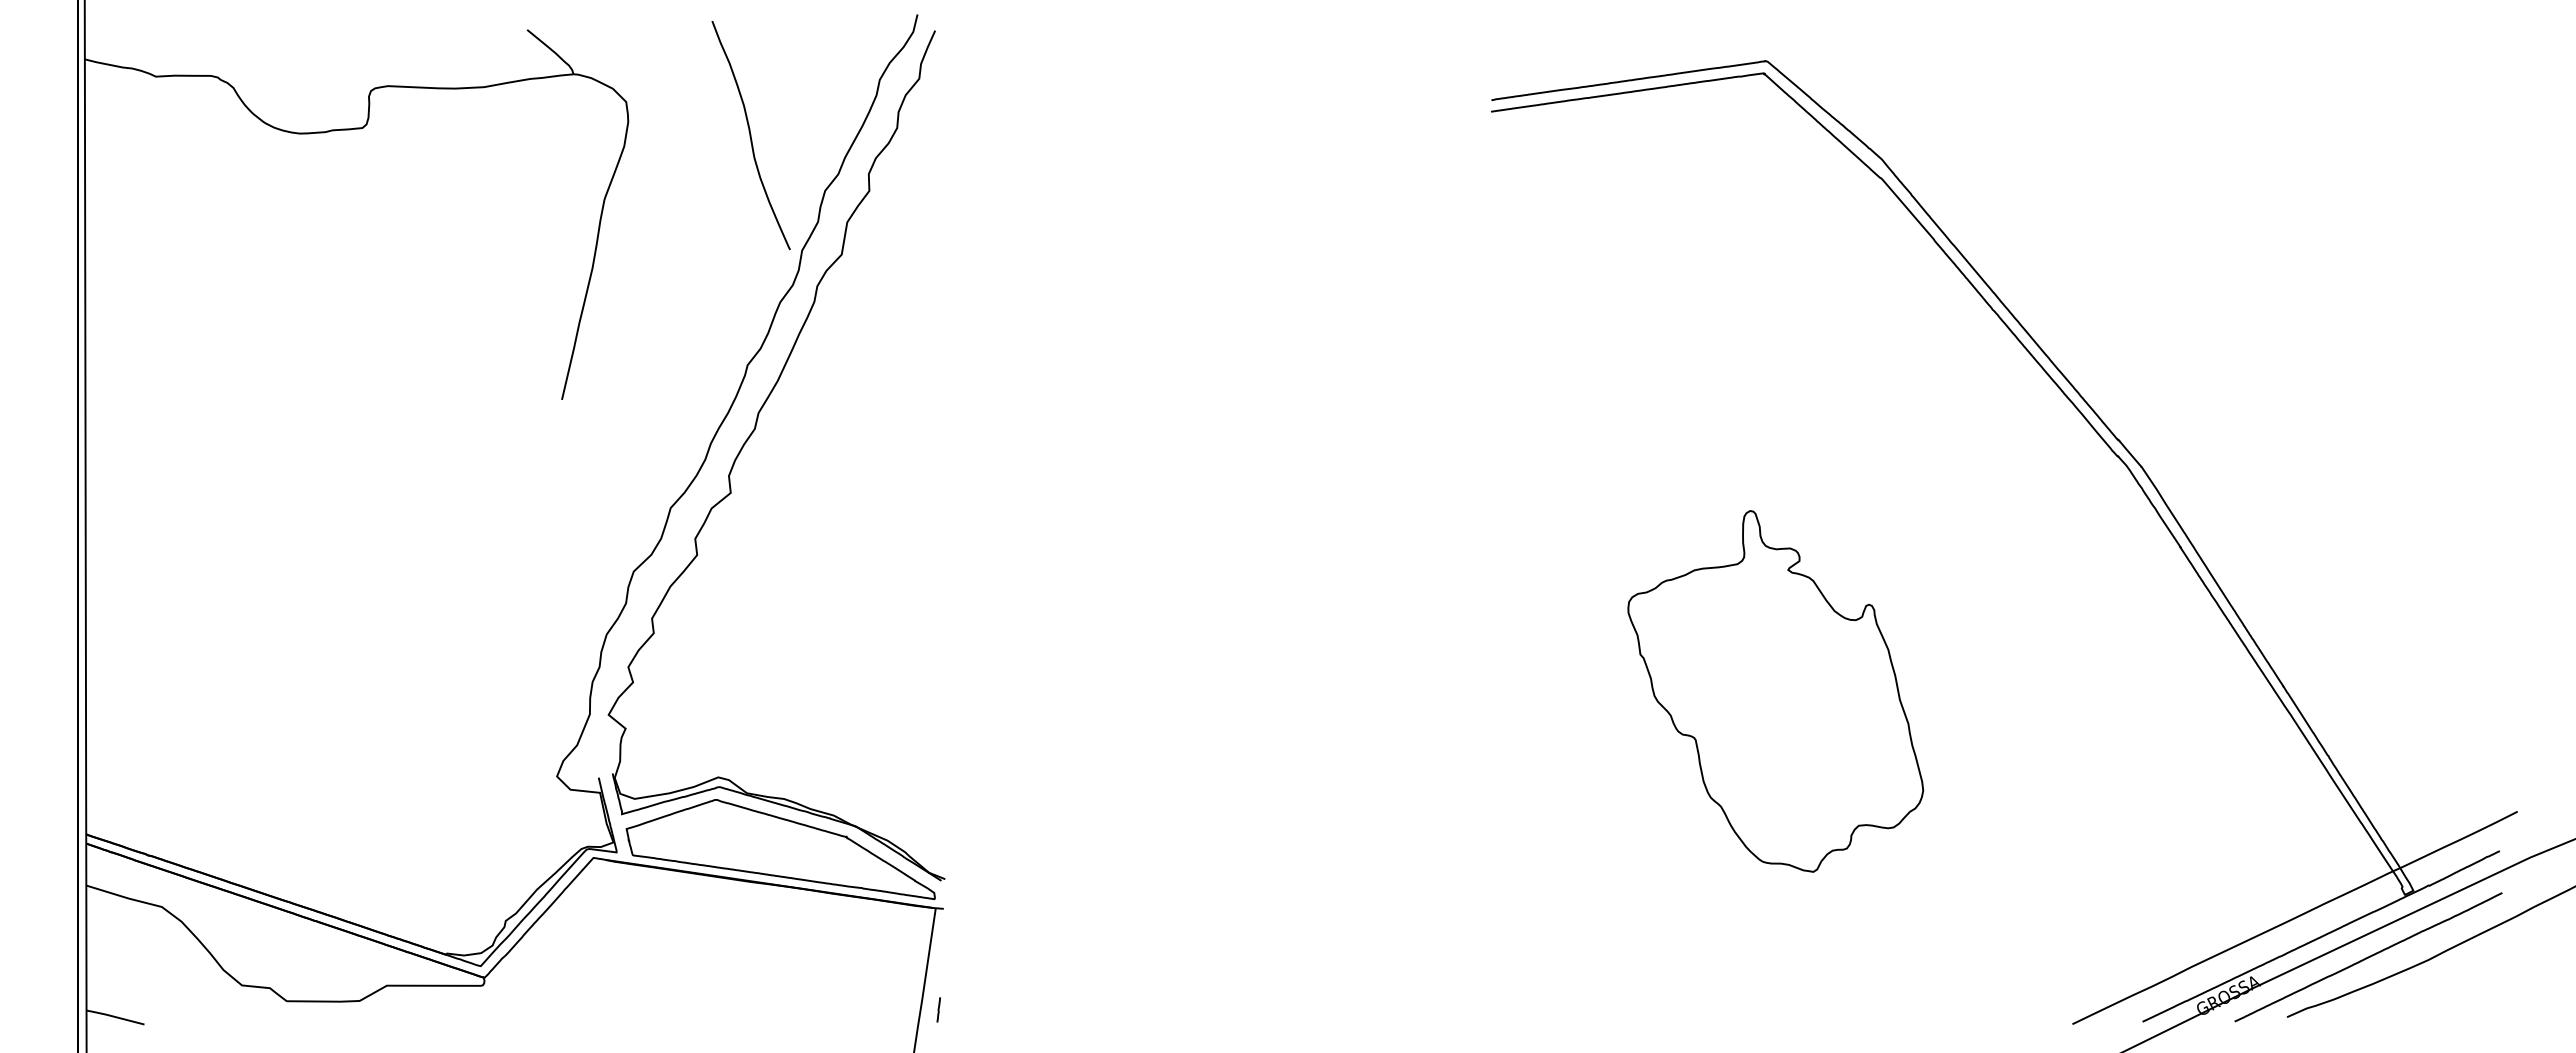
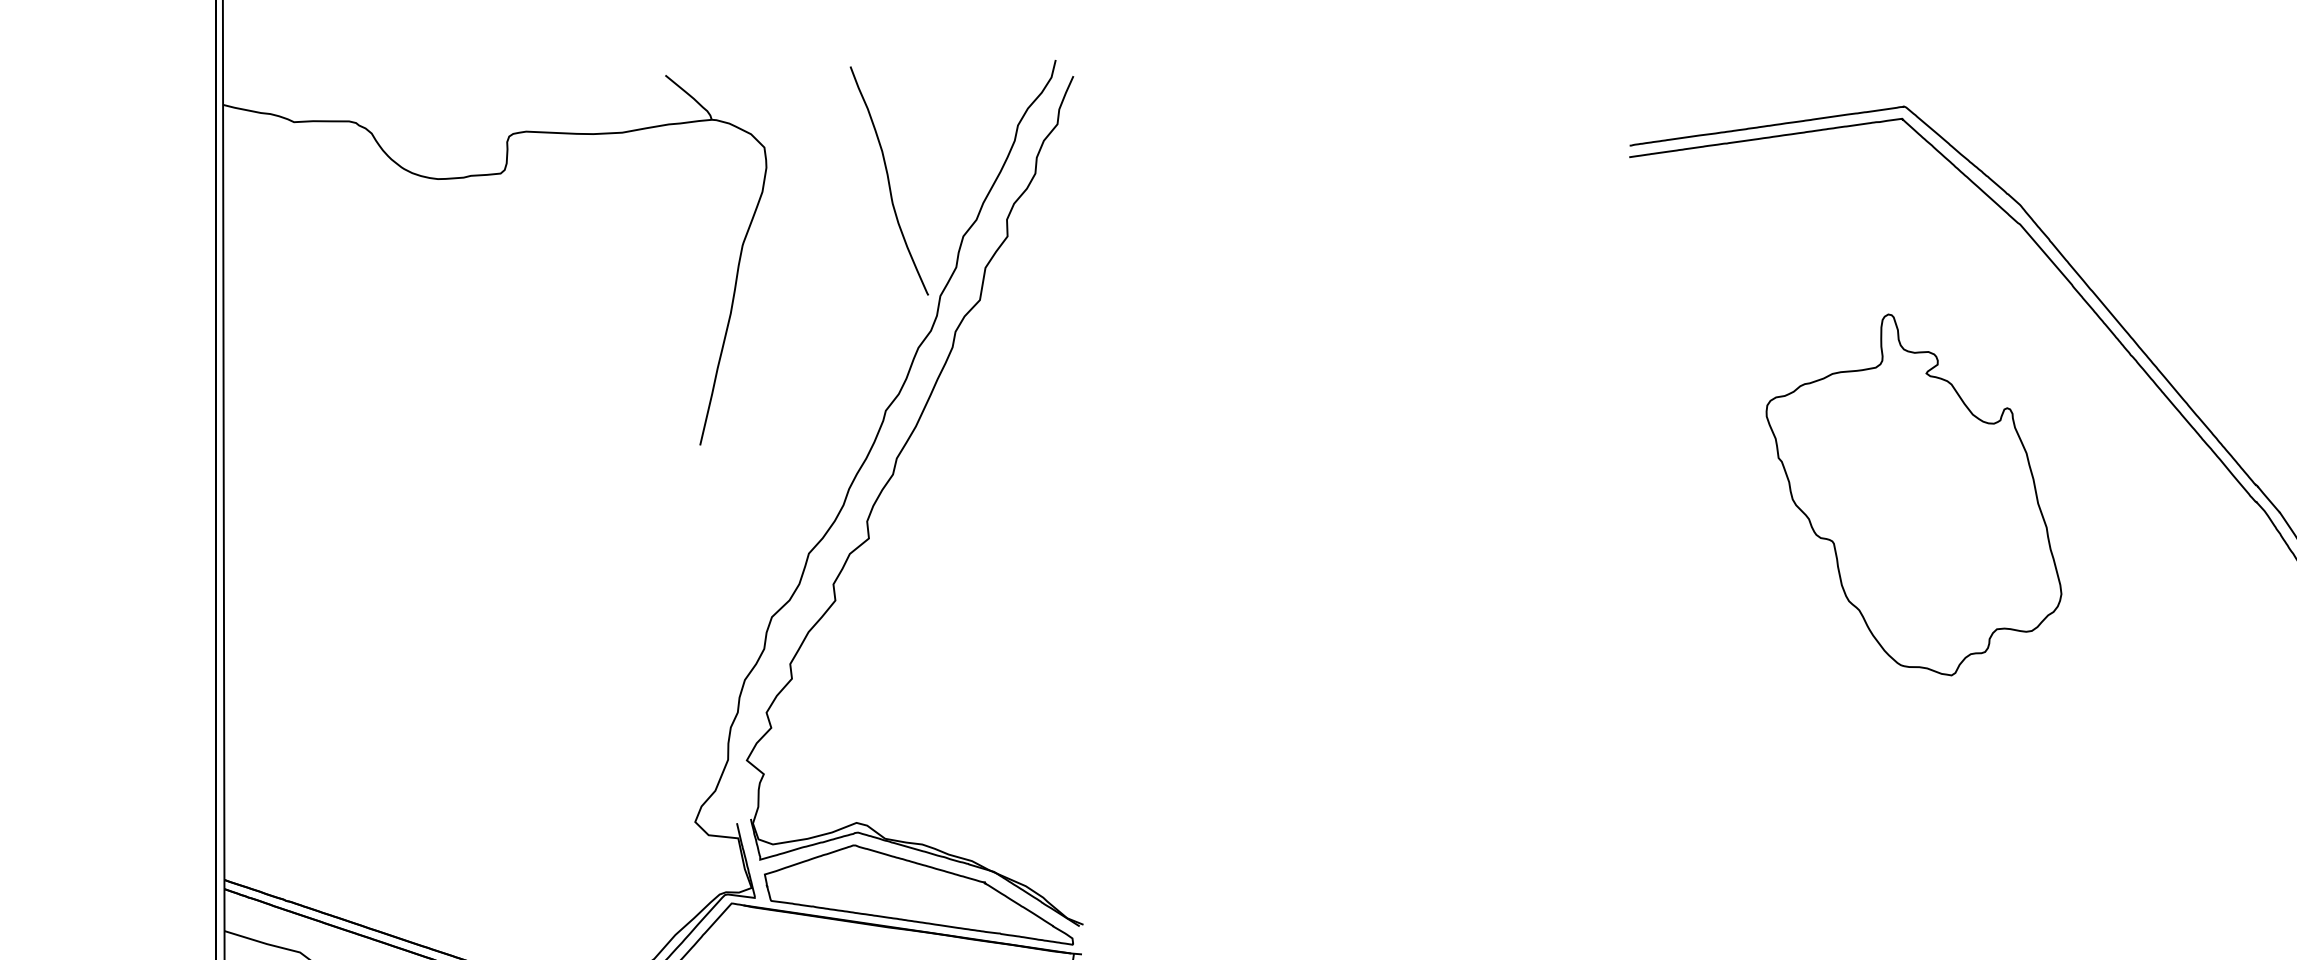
part: (1775, 691) -> (1913, 495), moved

